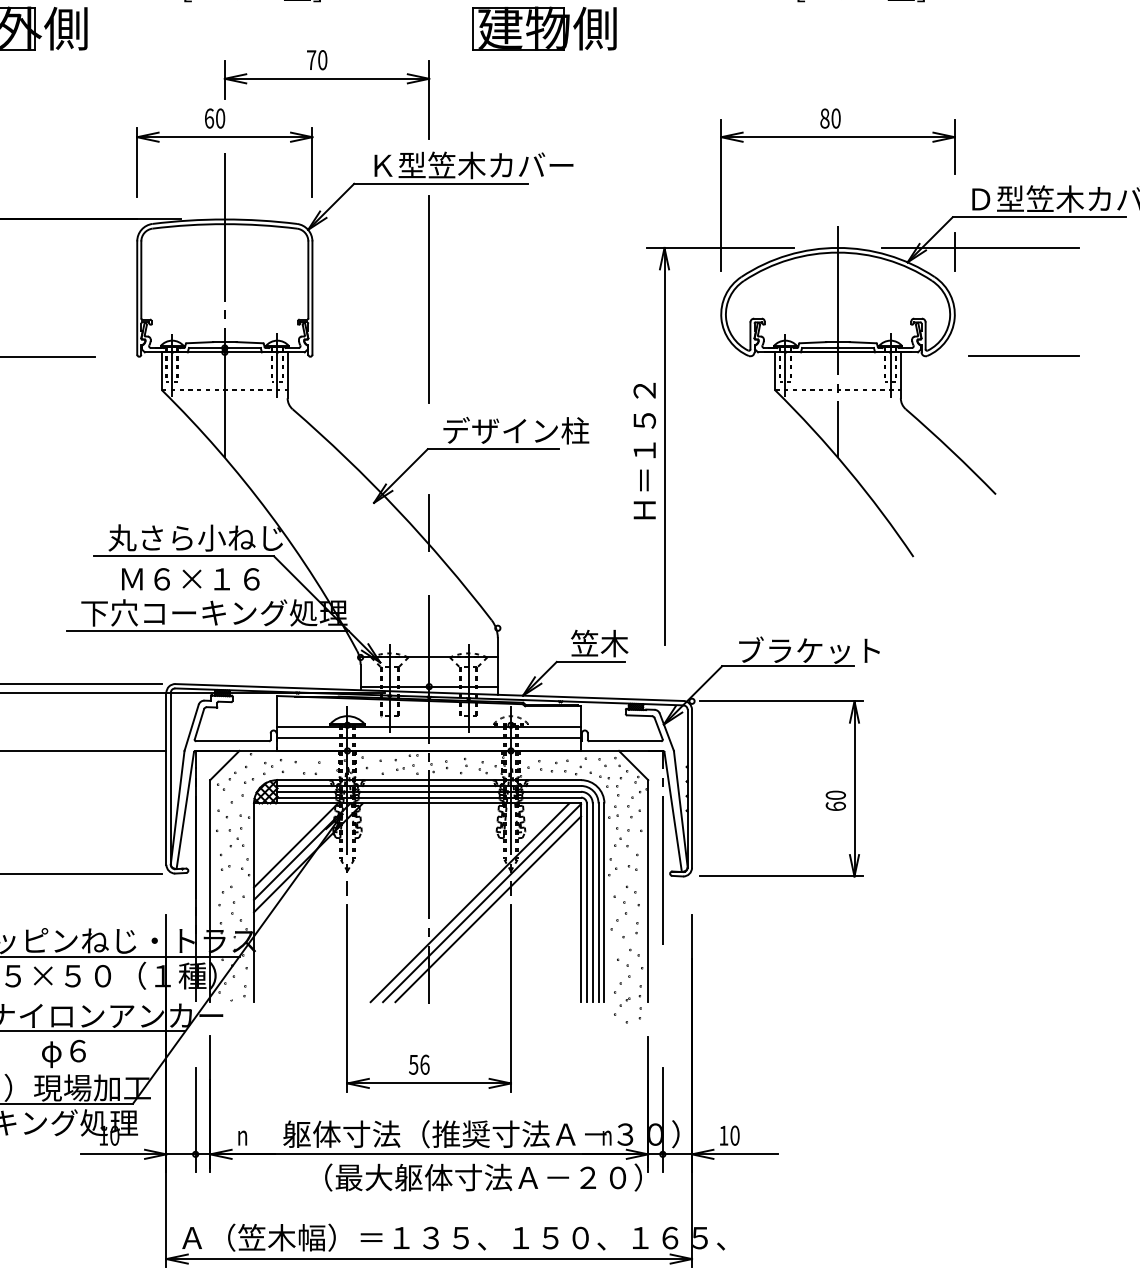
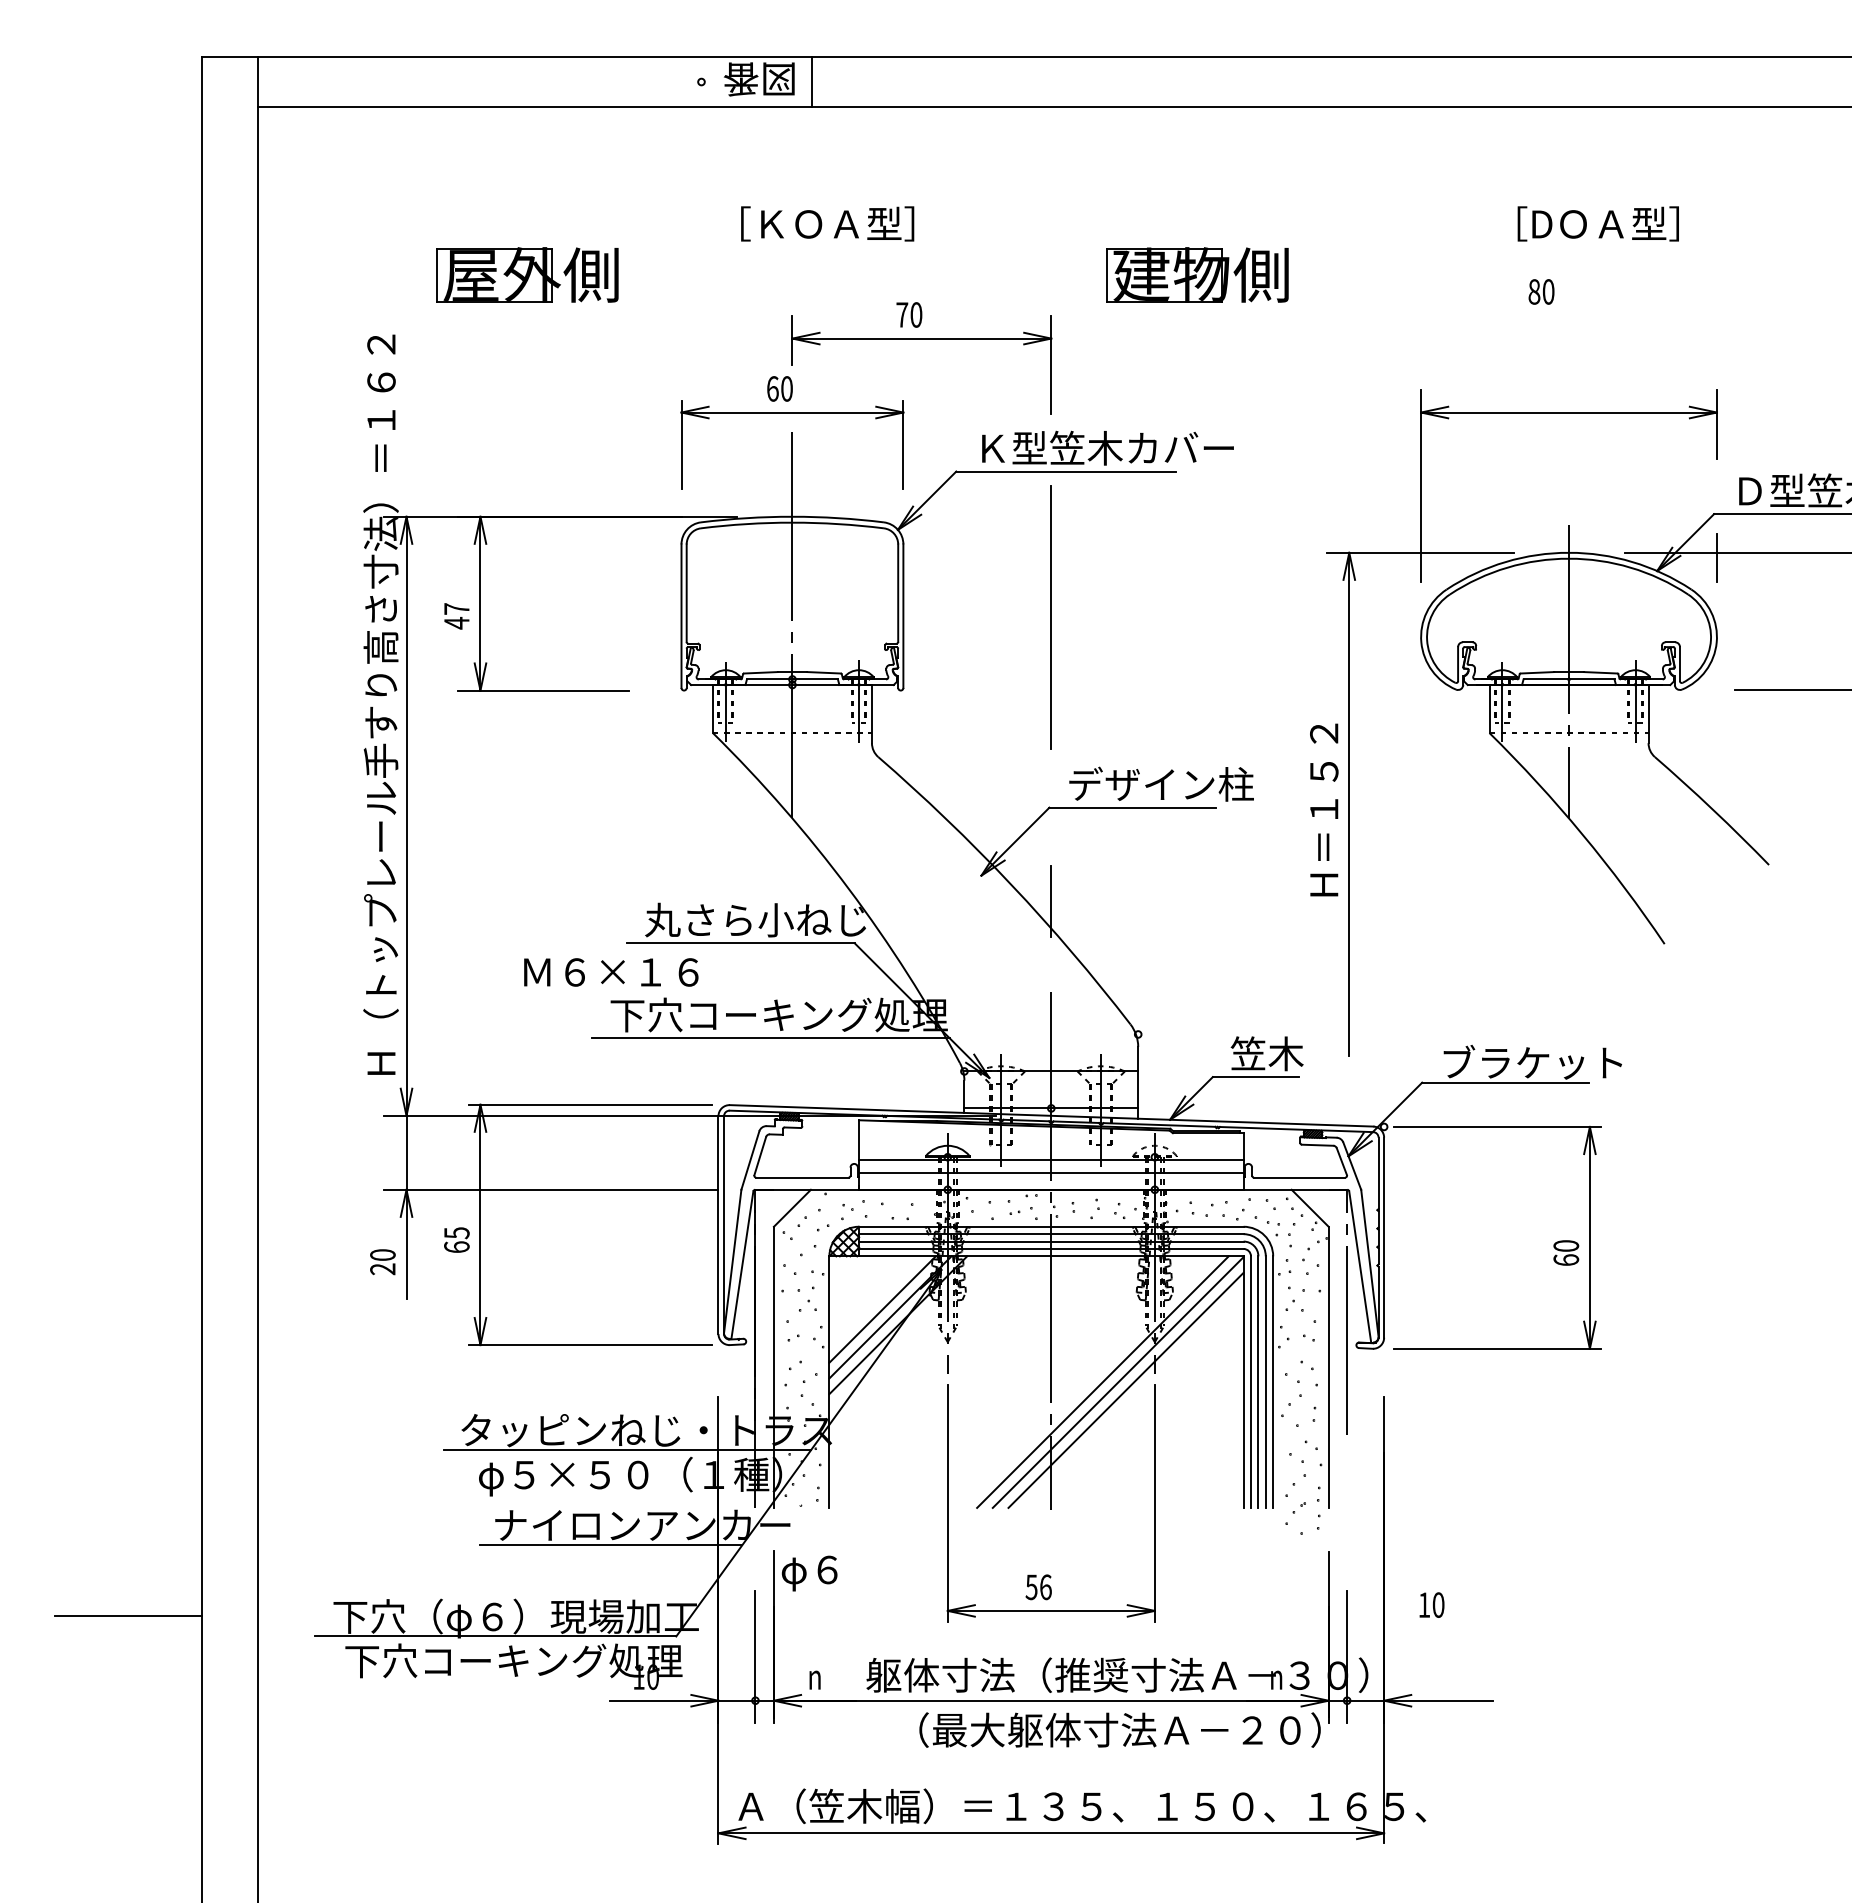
text: (830, 118) -> (1541, 291), moved
text: (190, 579) -> (611, 972), moved
text: (63, 1053) -> (809, 1573), moved
text: (729, 1135) -> (1431, 1604), moved

